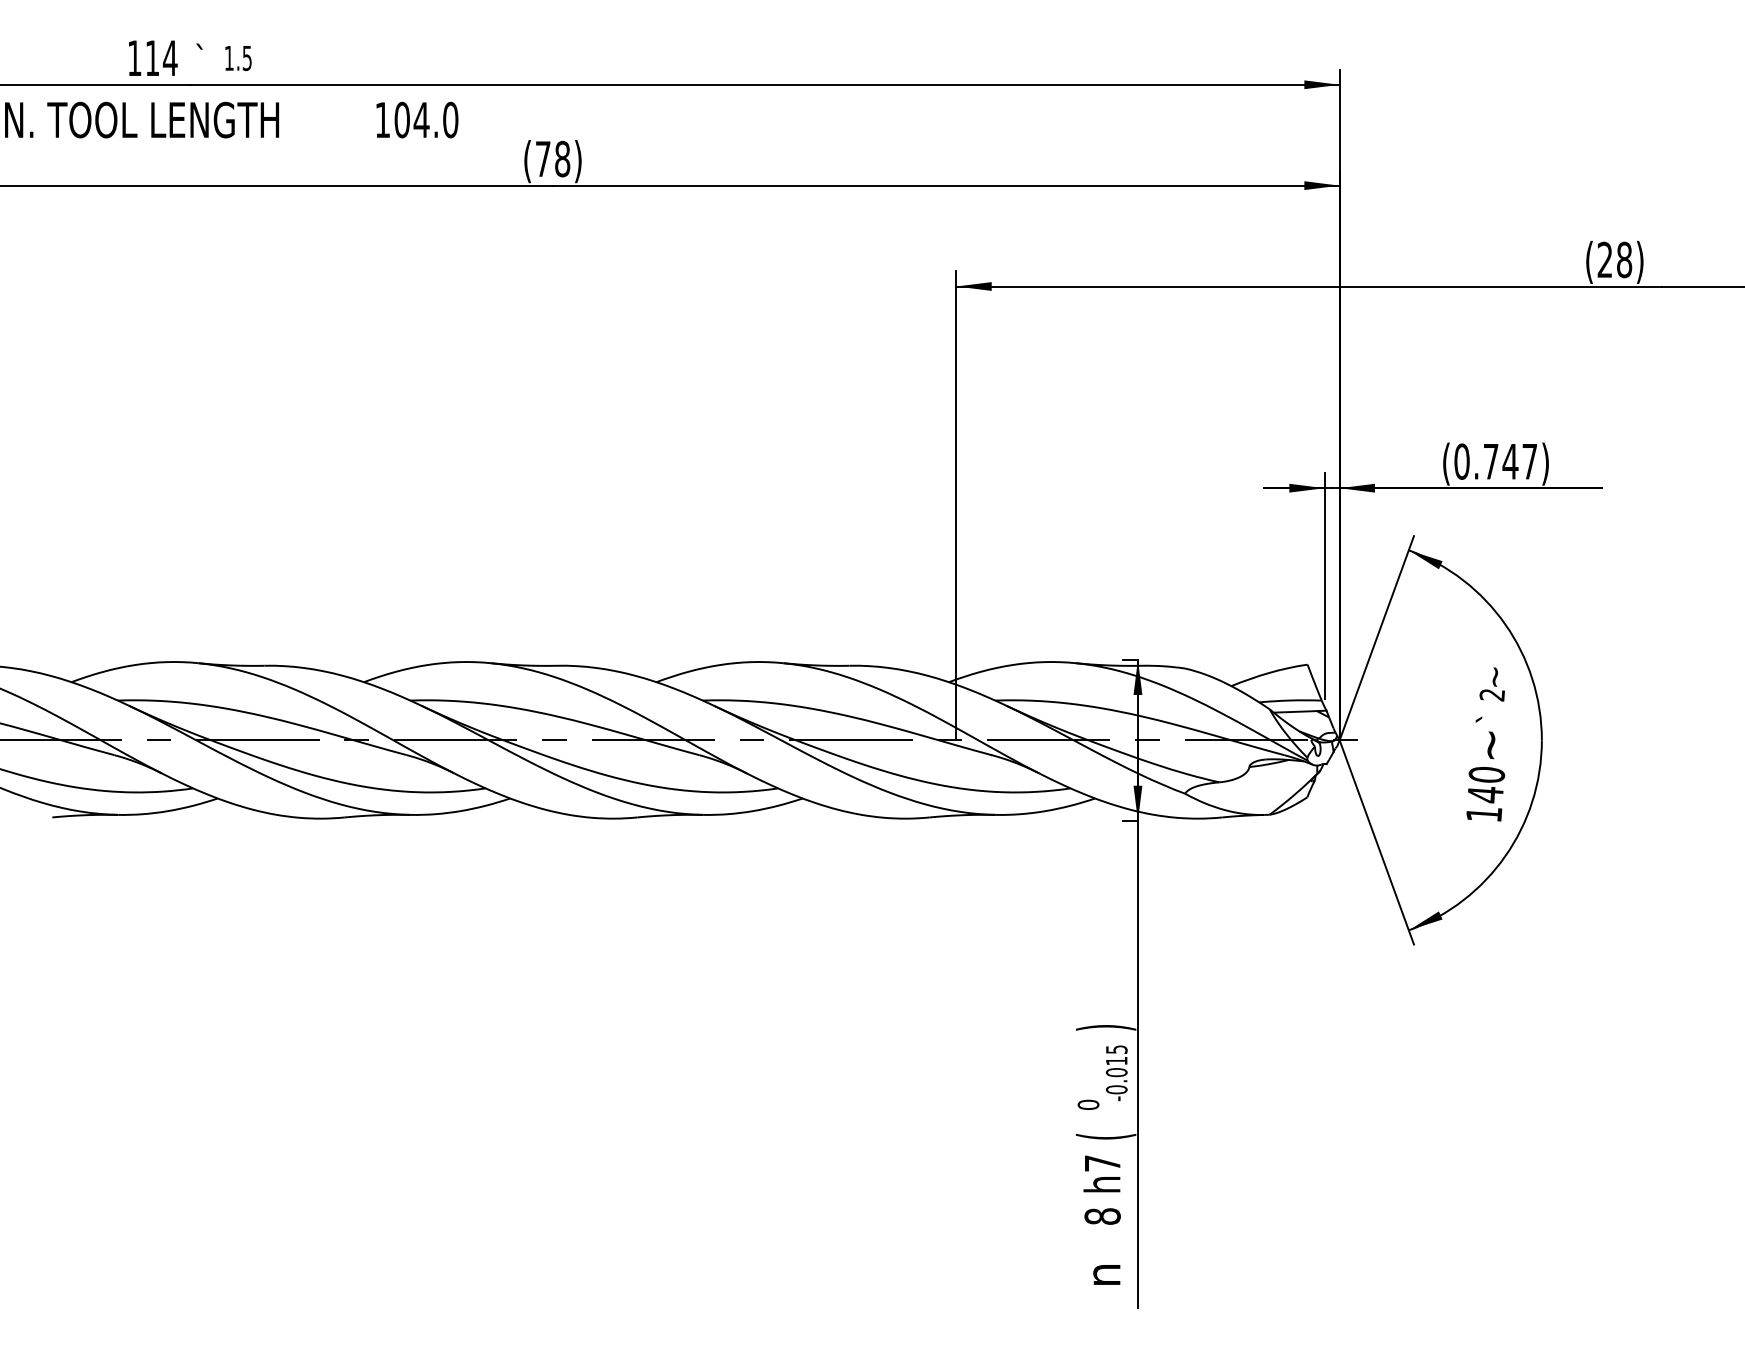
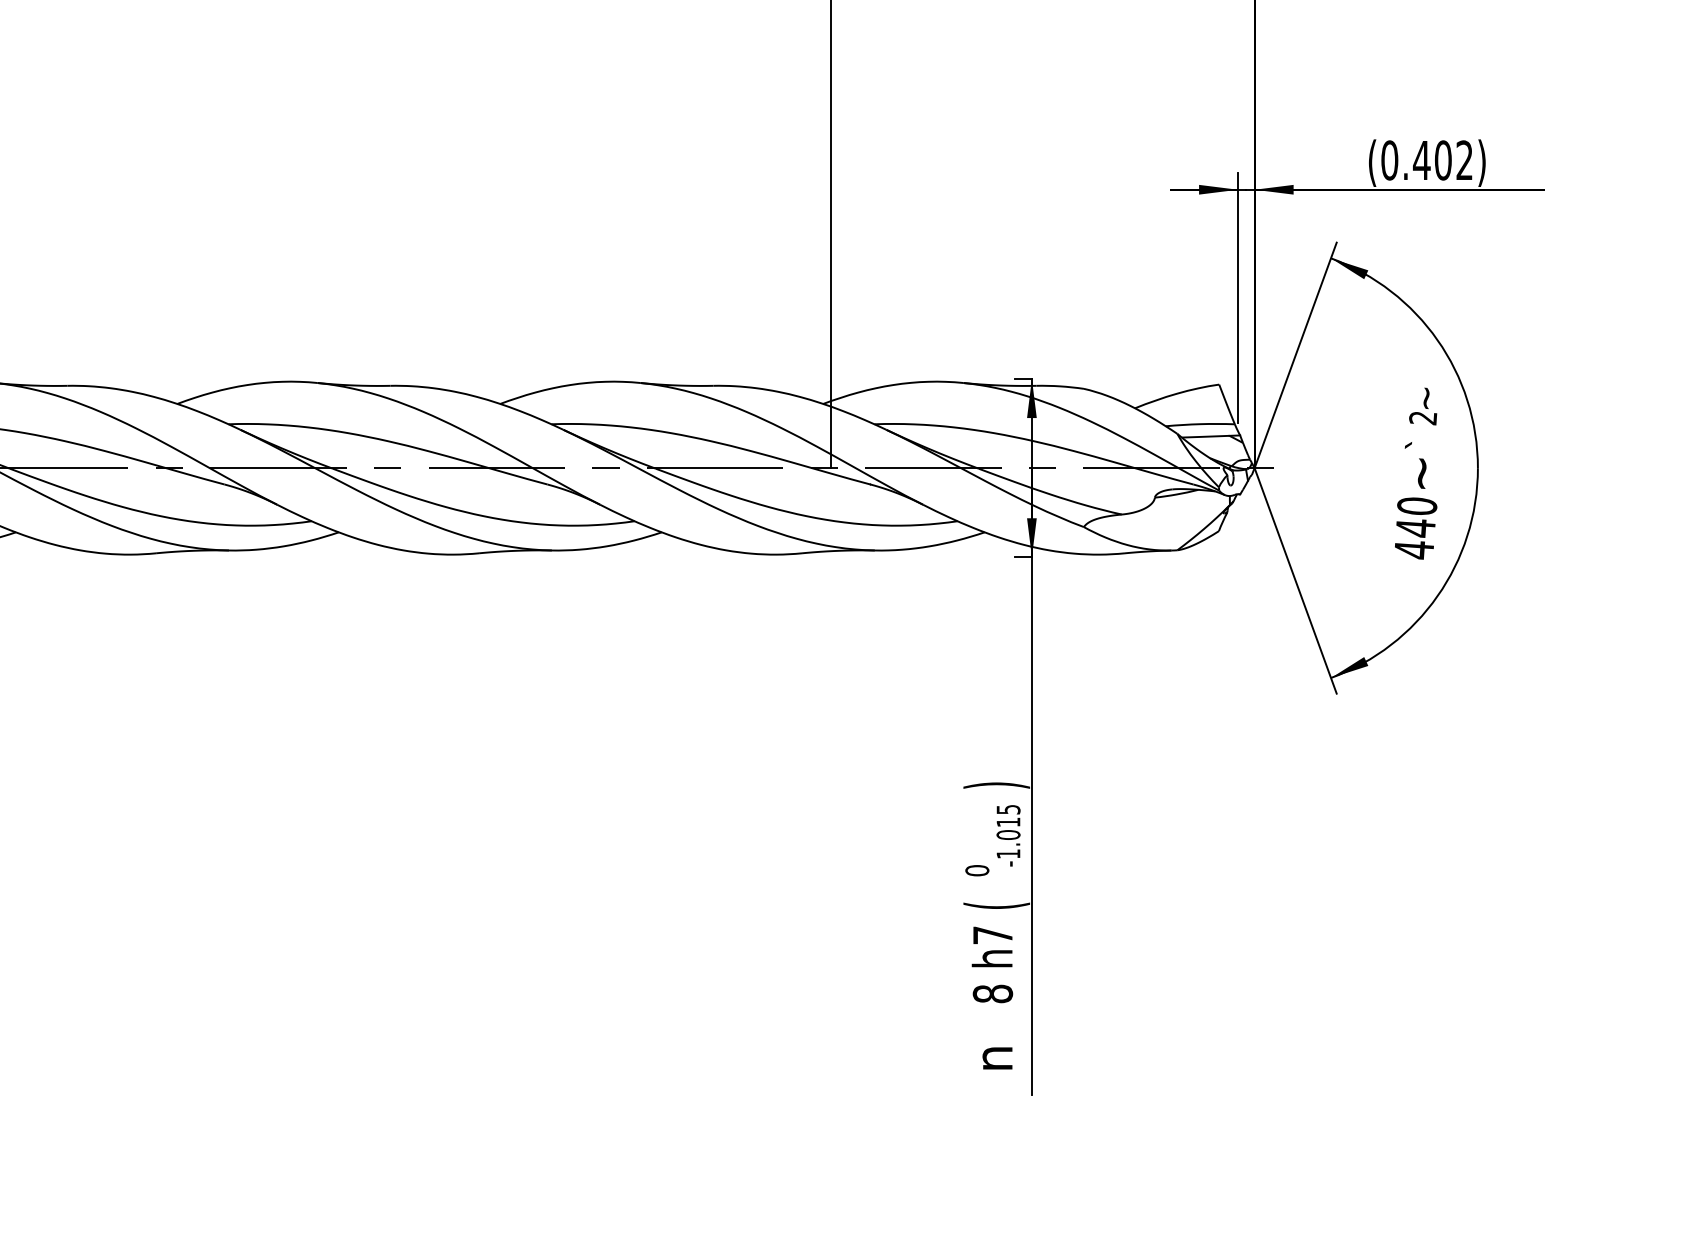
text: (1510, 461) -> (1443, 160), (0.747) -> (0.402)
text: (1484, 814) -> (1414, 550), 140 -> 440
text: (1116, 1089) -> (1008, 853), -0.015 -> -1.015

